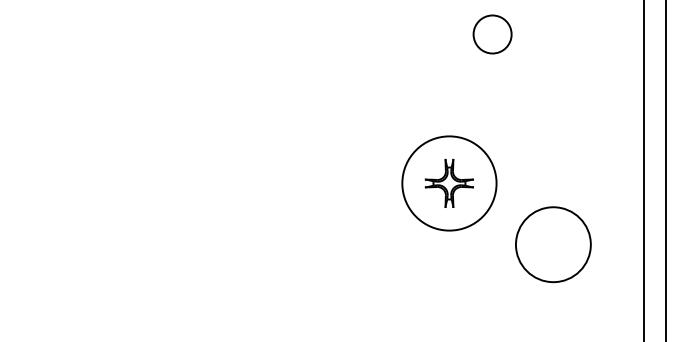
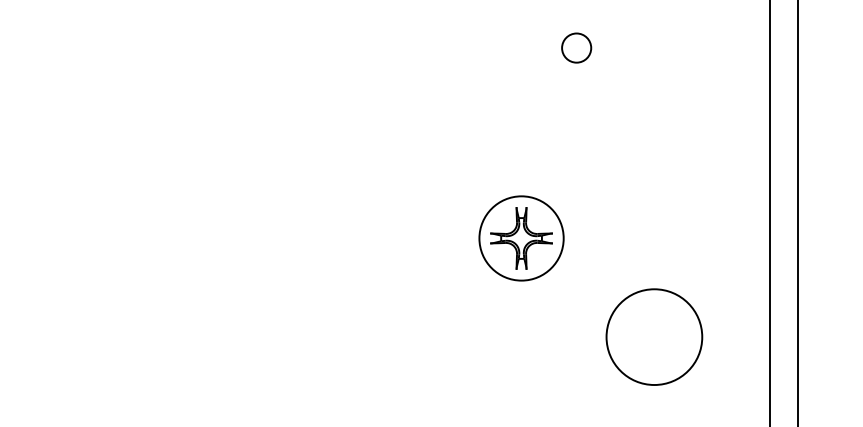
circle: (492, 34) -> (576, 48), size x0.6
circle: (449, 183) -> (521, 238), size x0.7
circle: (553, 244) -> (654, 336), moved

